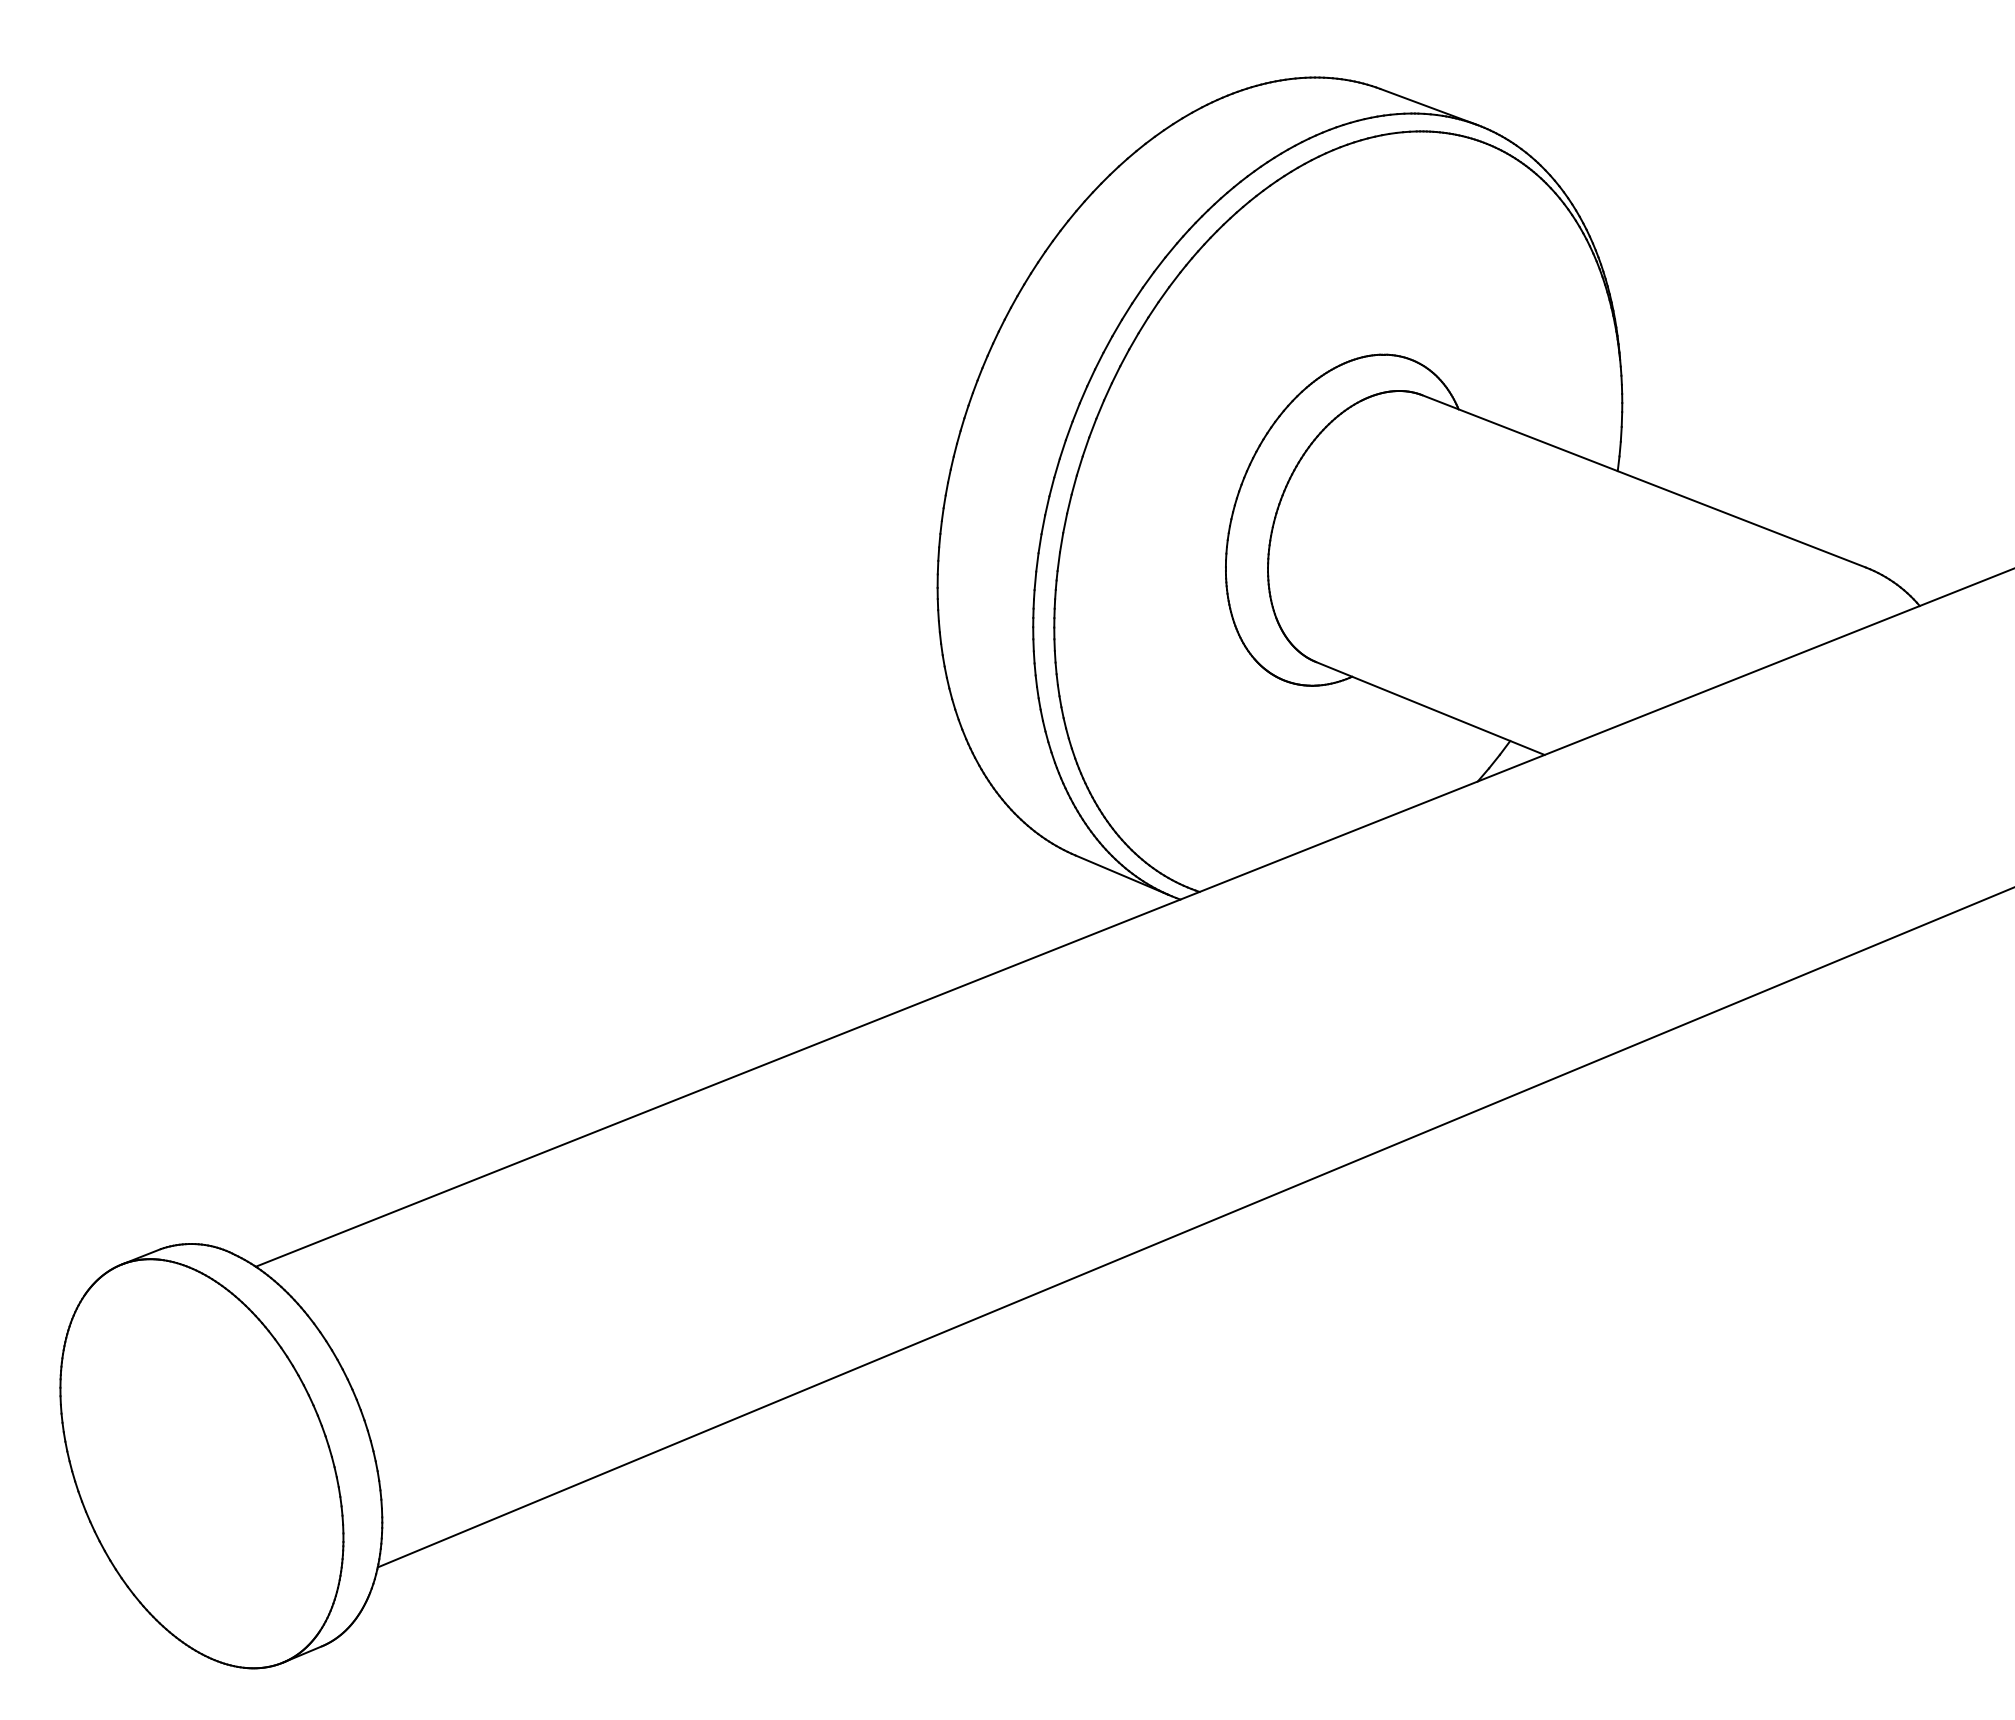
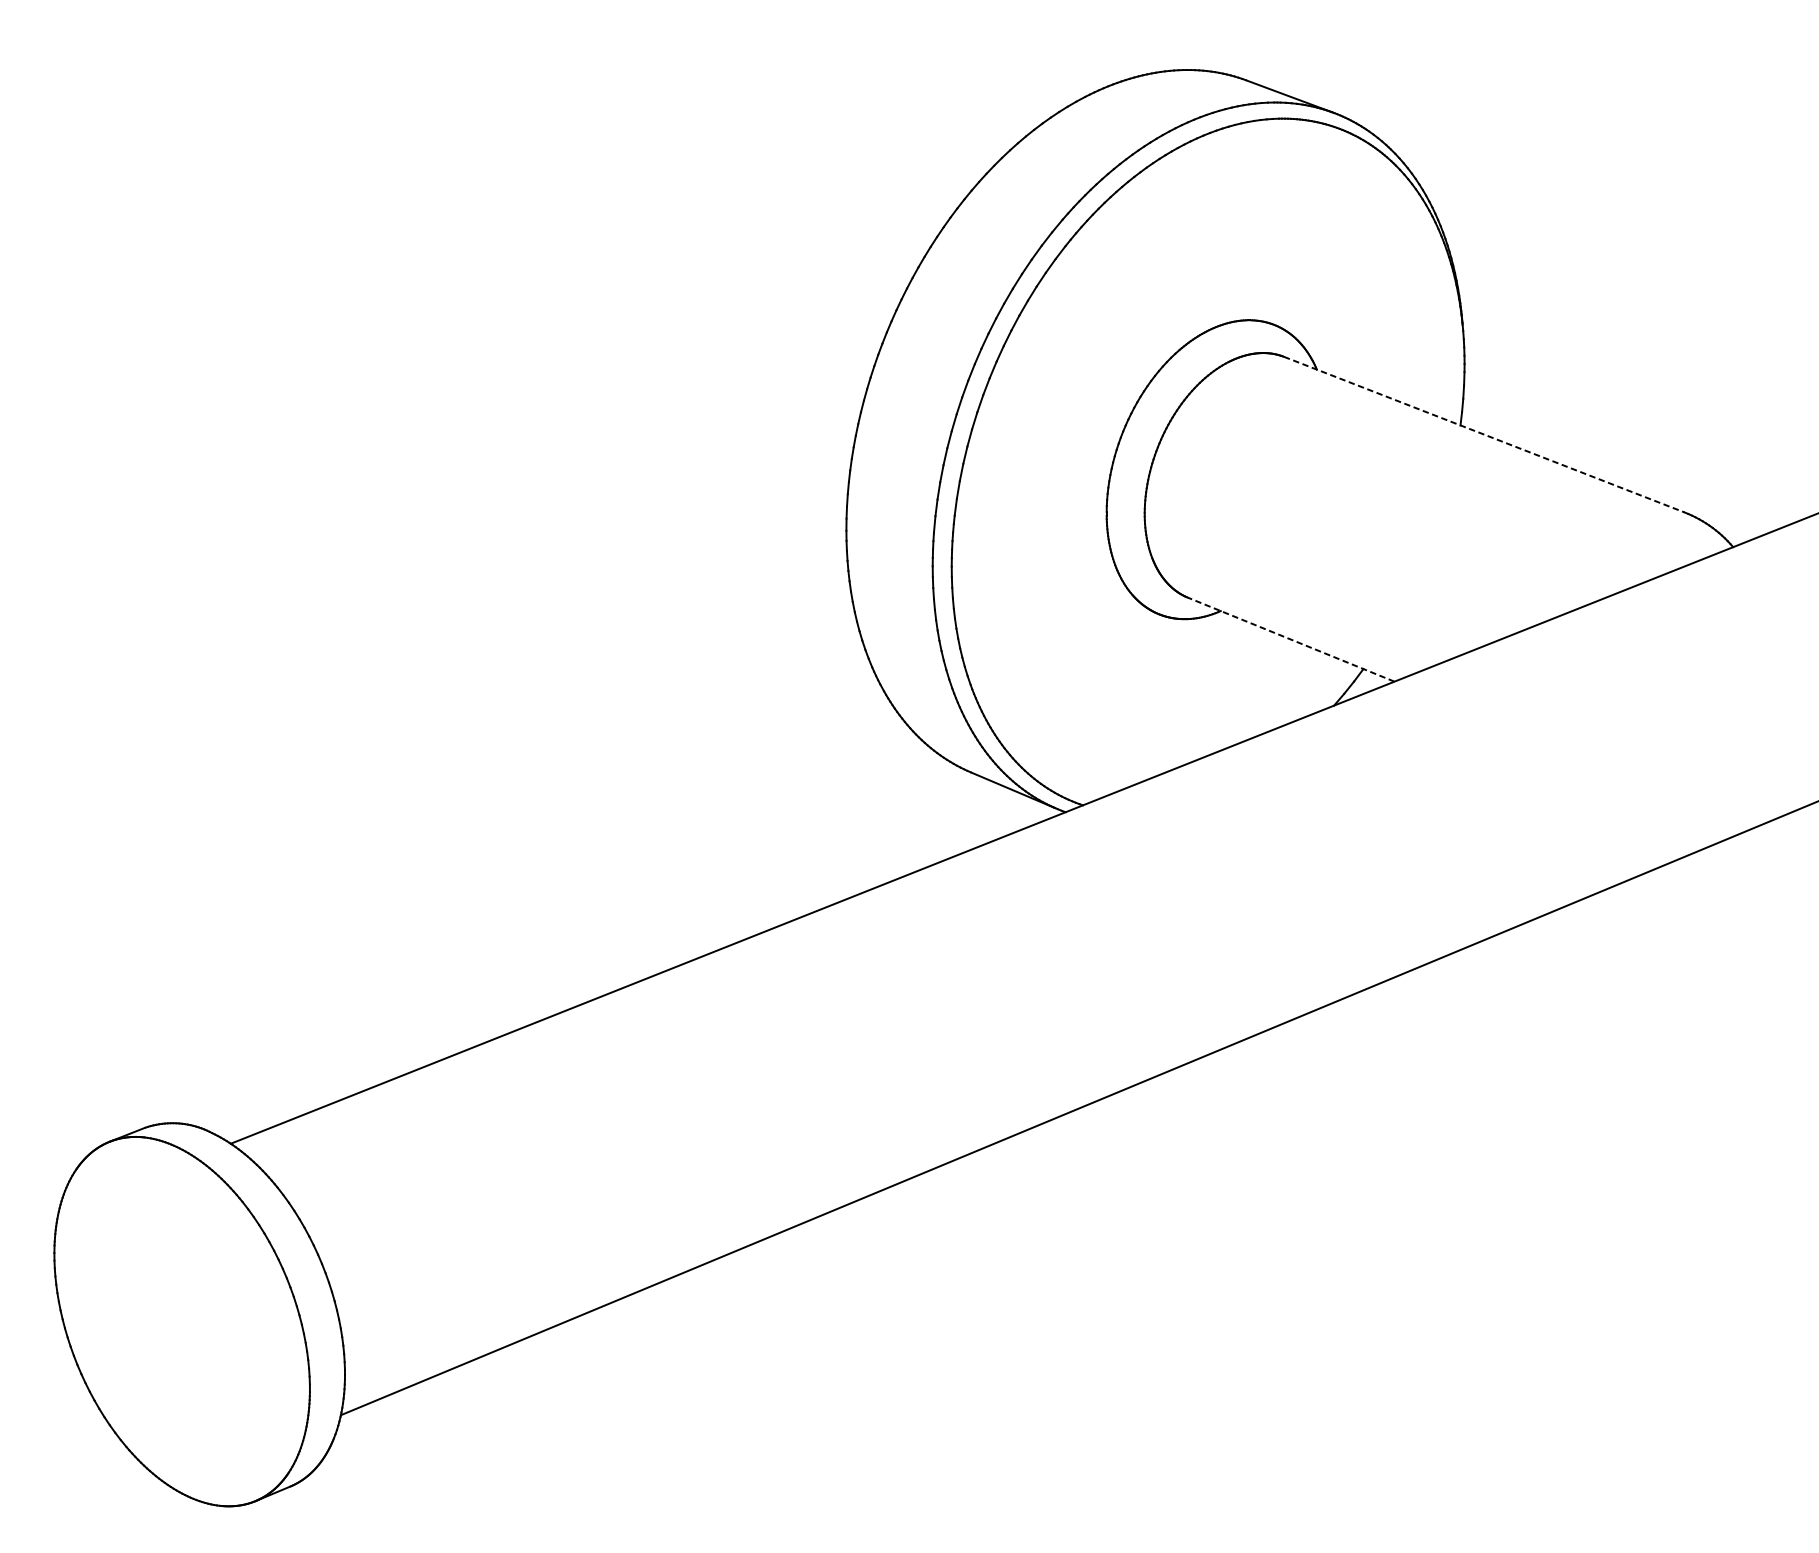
line: (1644, 481) -> (1484, 434), solid -> dashed
line: (1429, 708) -> (1290, 639), solid -> dashed

